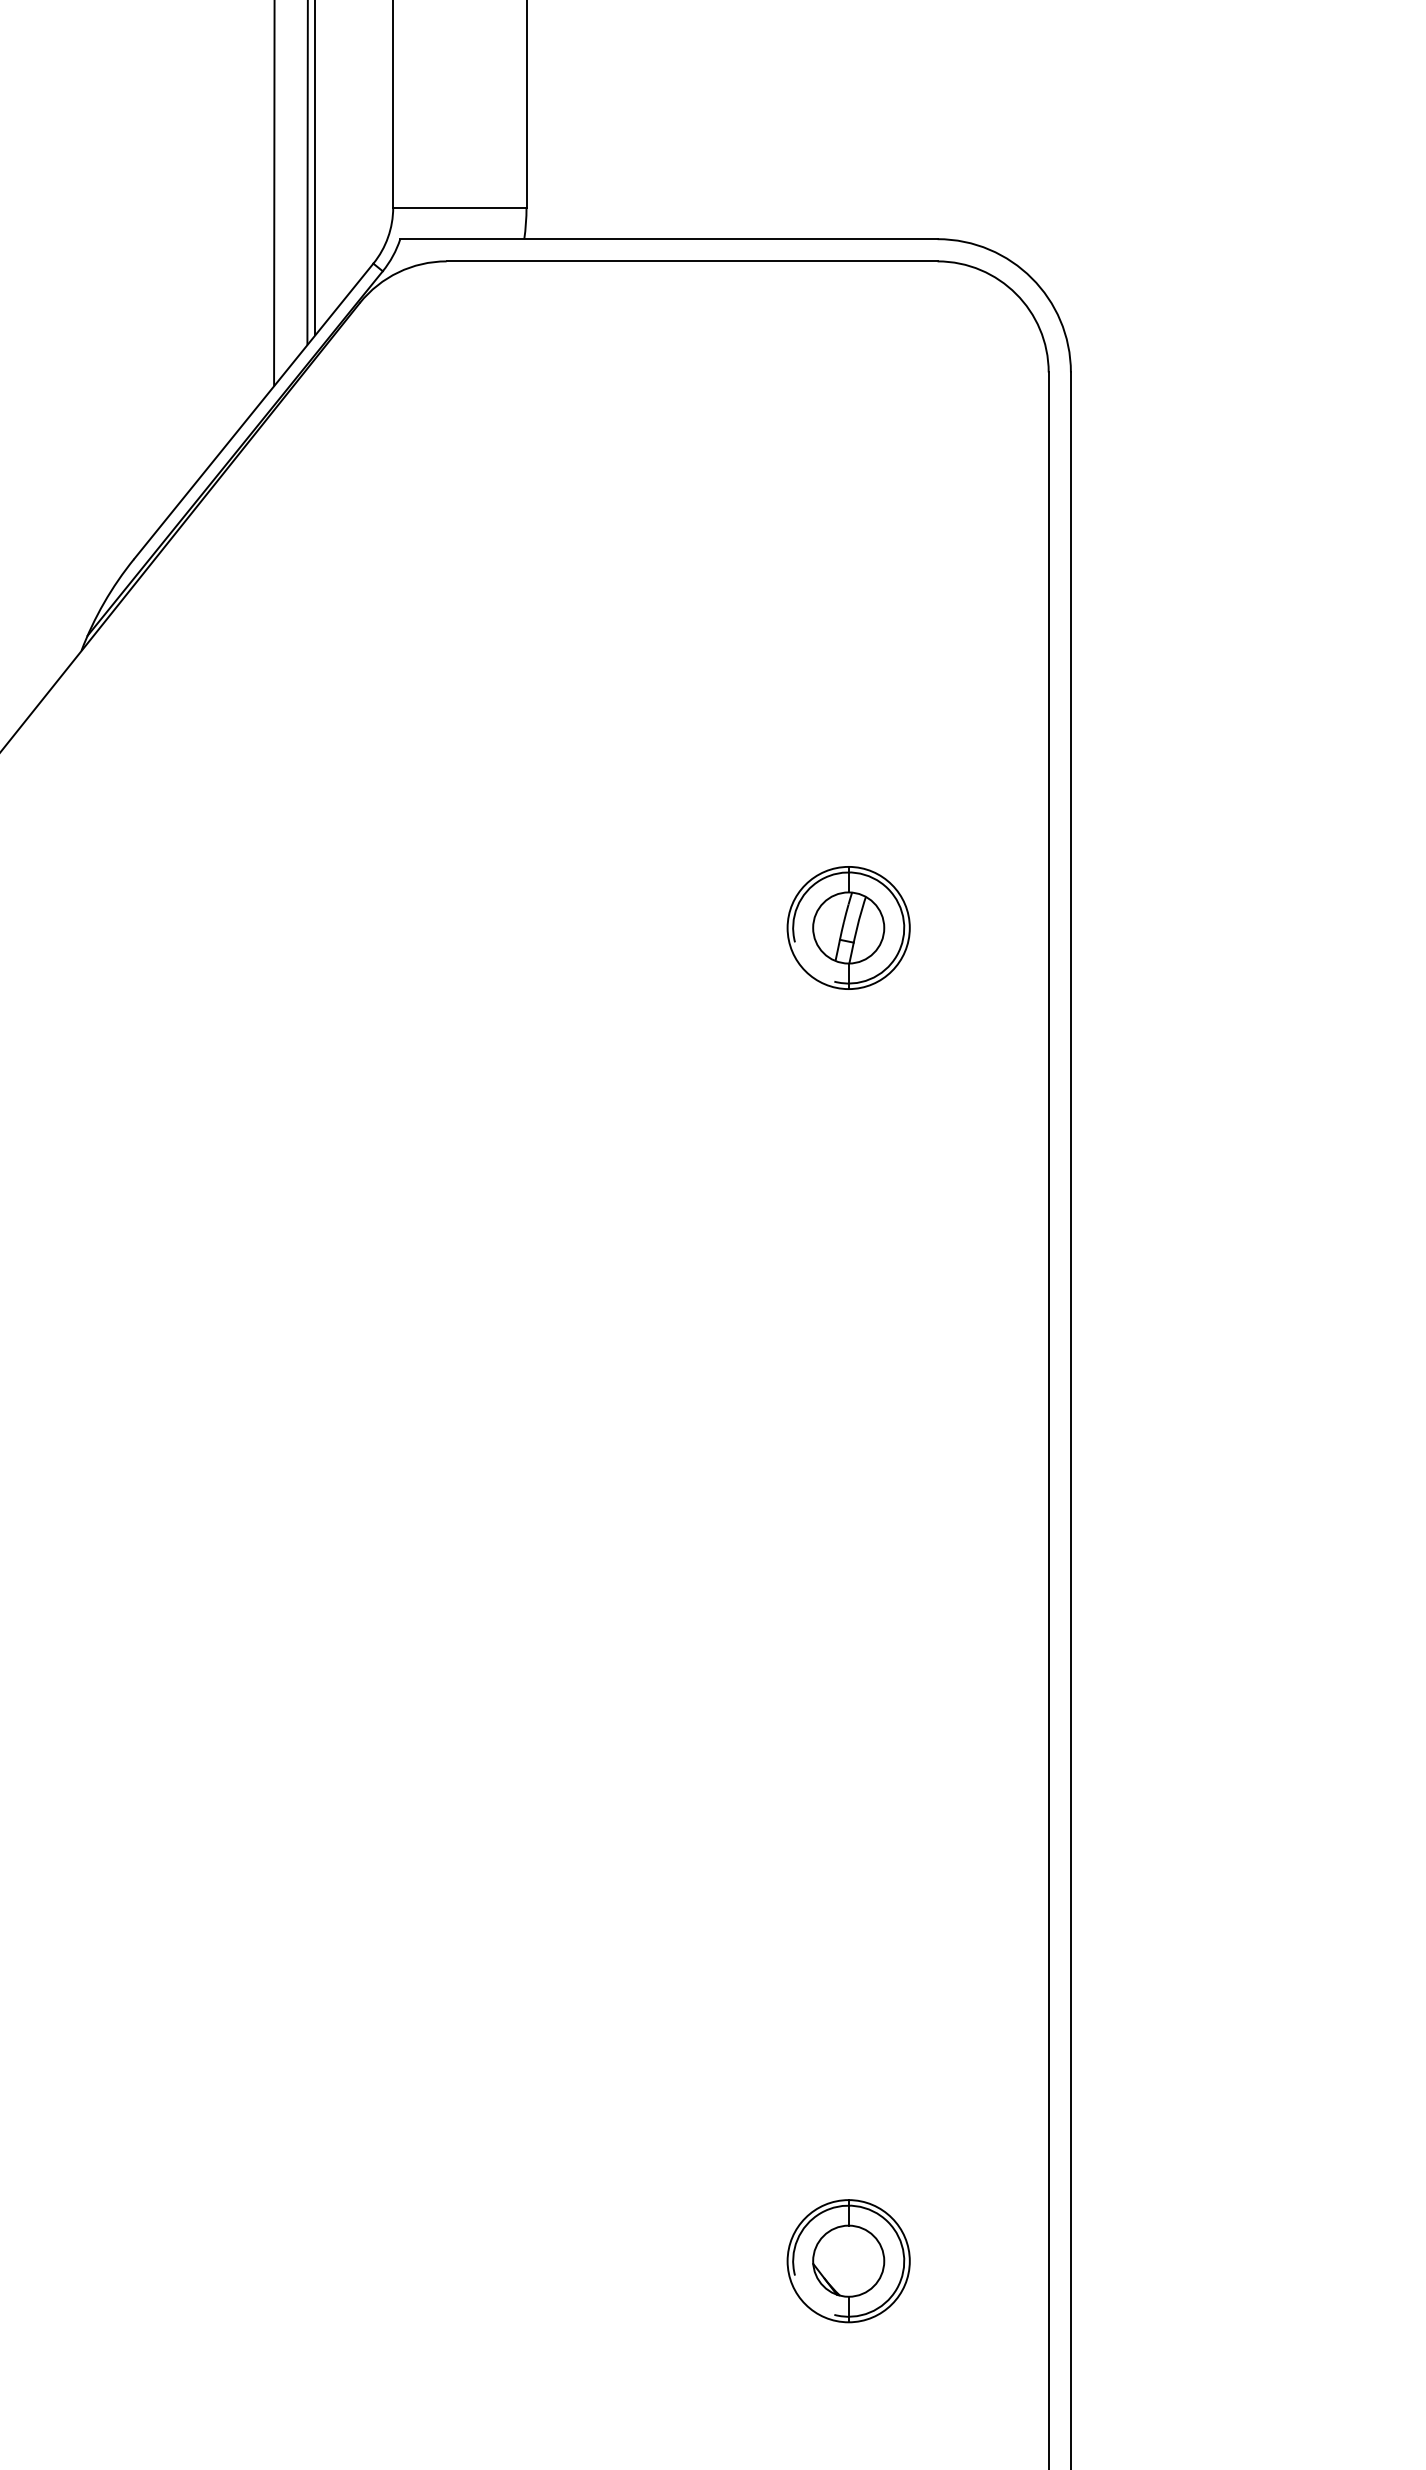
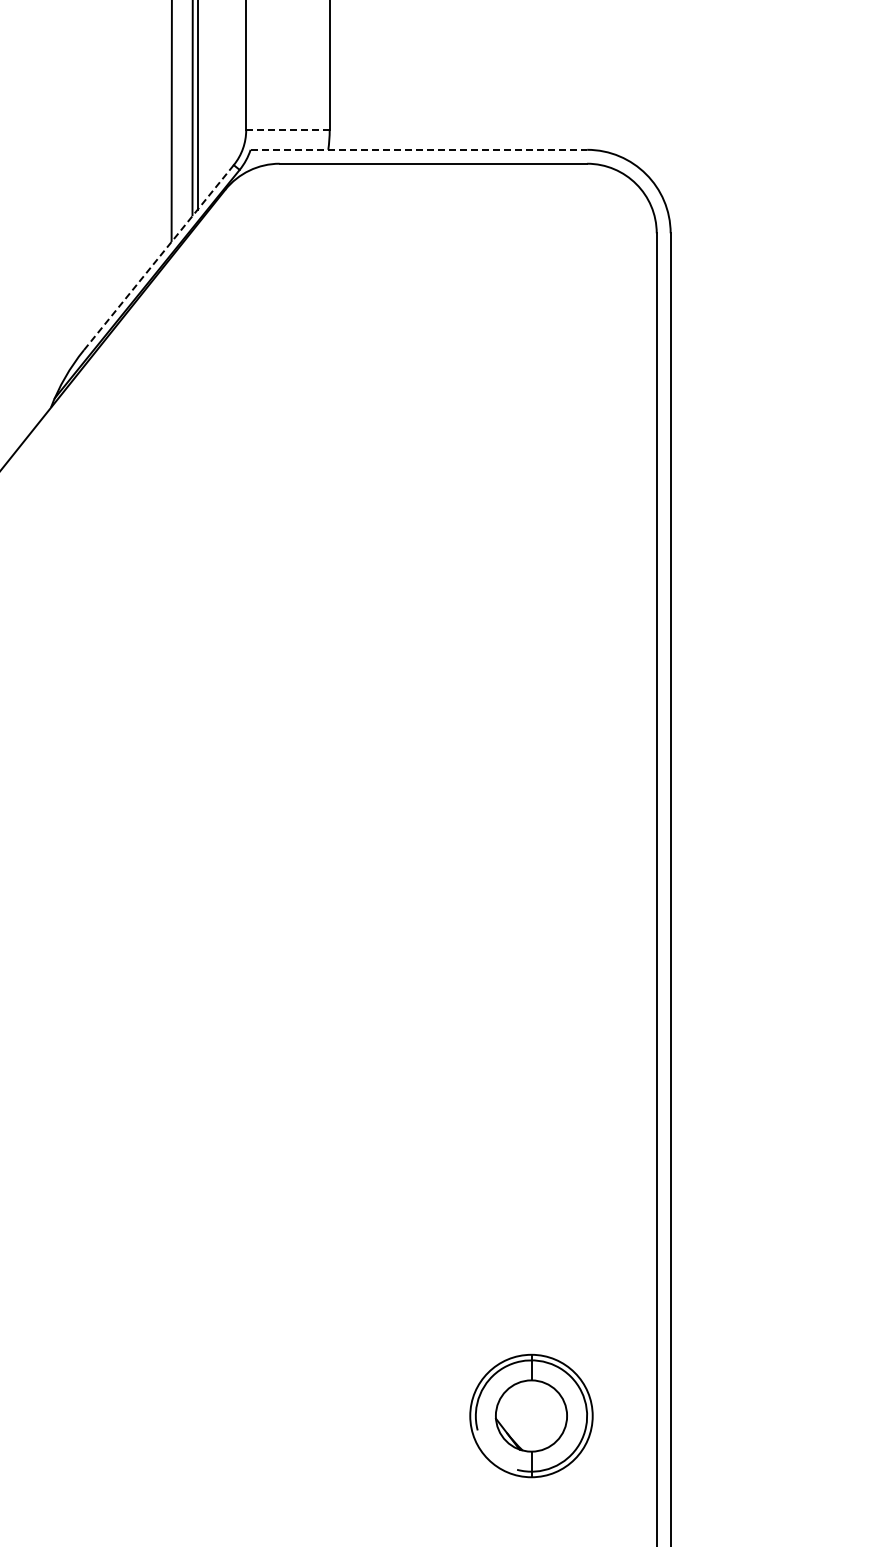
line: (459, 208) -> (287, 130), solid -> dashed
line: (669, 238) -> (419, 149), solid -> dashed
line: (254, 411) -> (159, 257), solid -> dashed
part: (848, 928) -> (531, 581), removed
part: (848, 2261) -> (531, 1416), size x1.6

